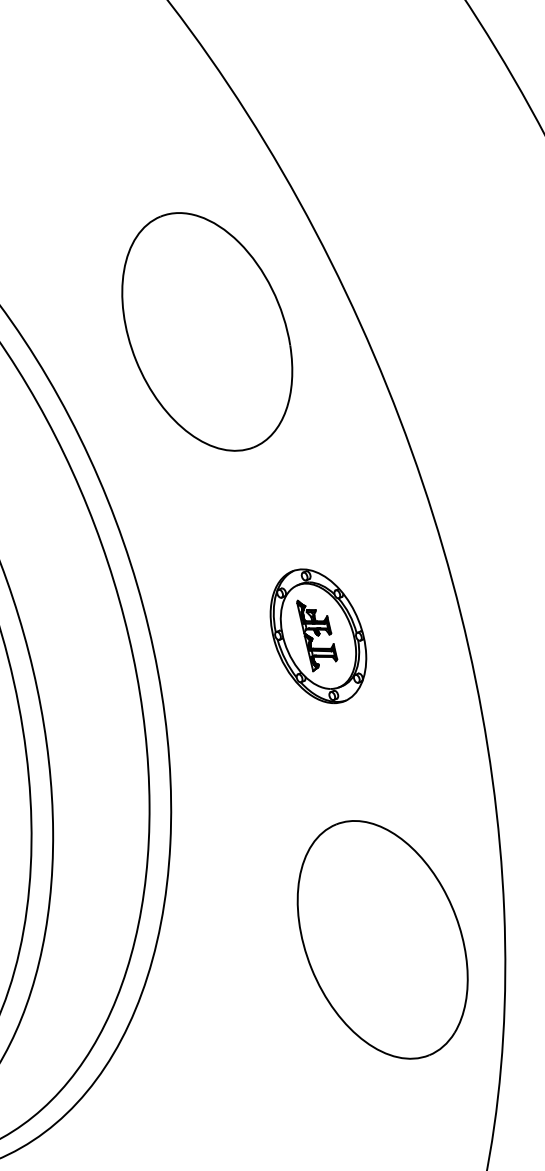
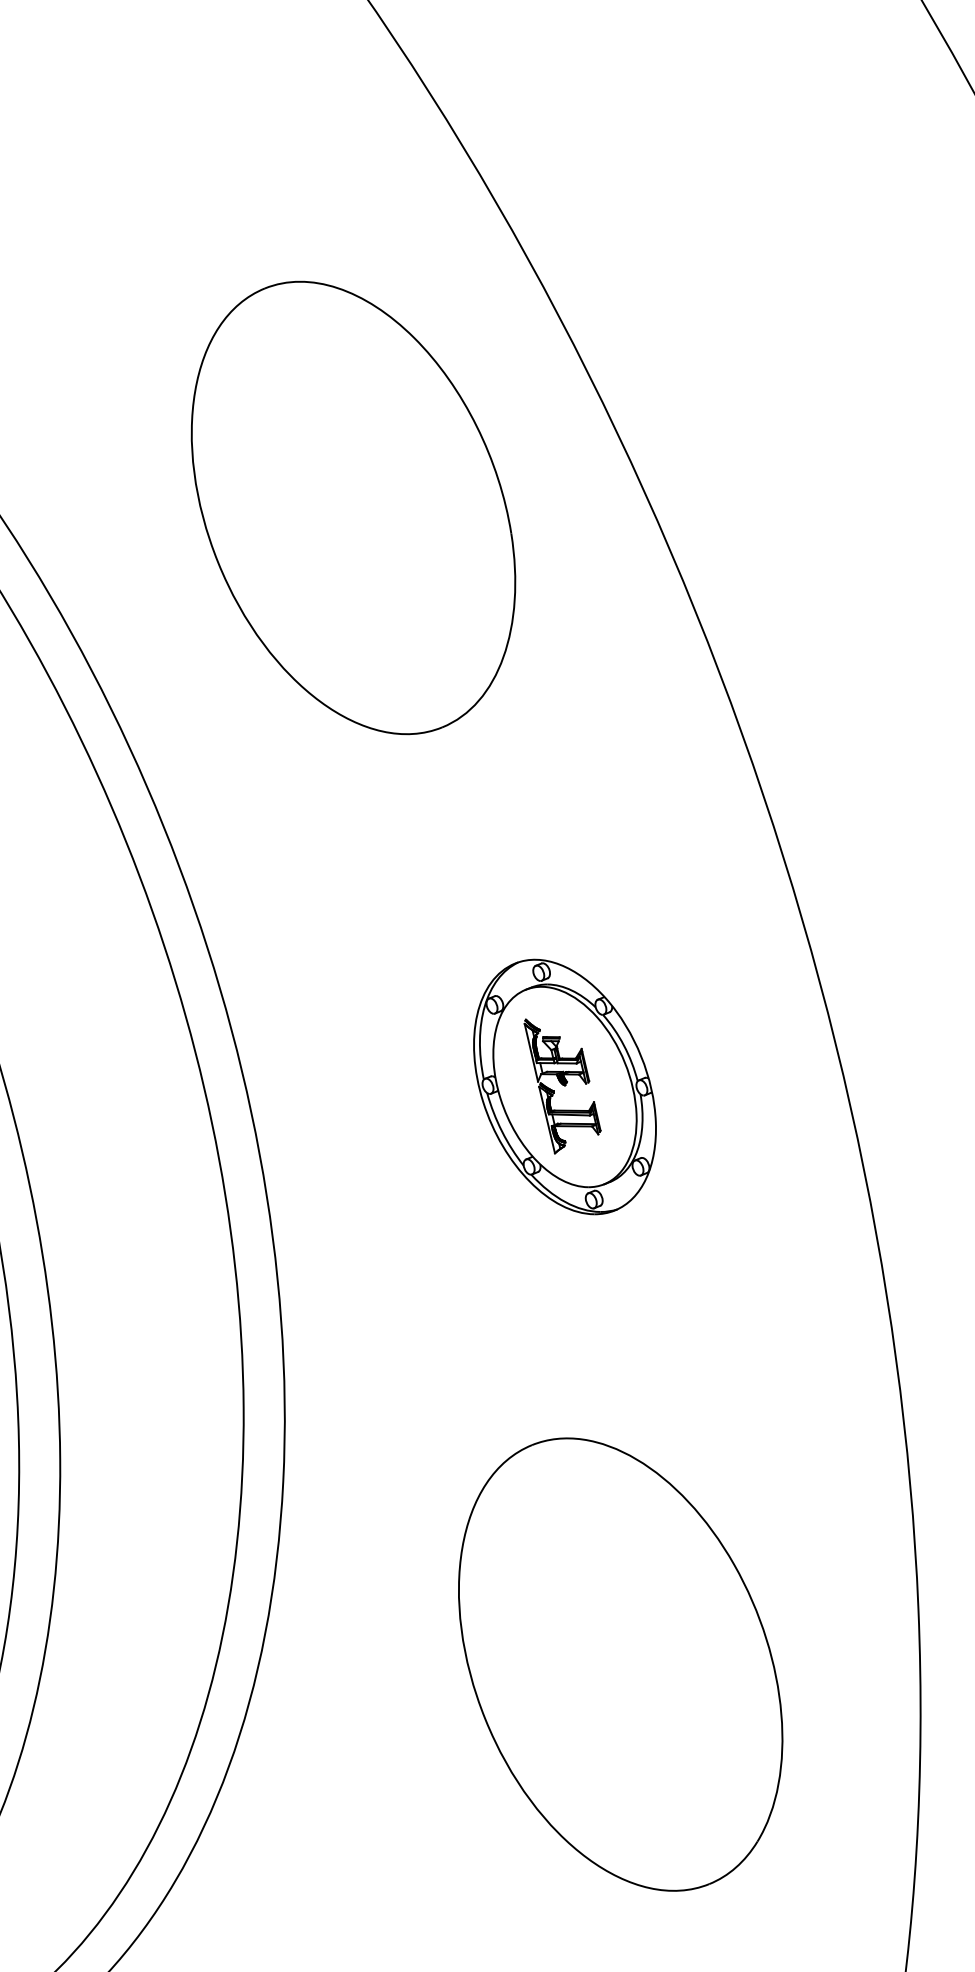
part: (382, 939) -> (620, 1663), moved

